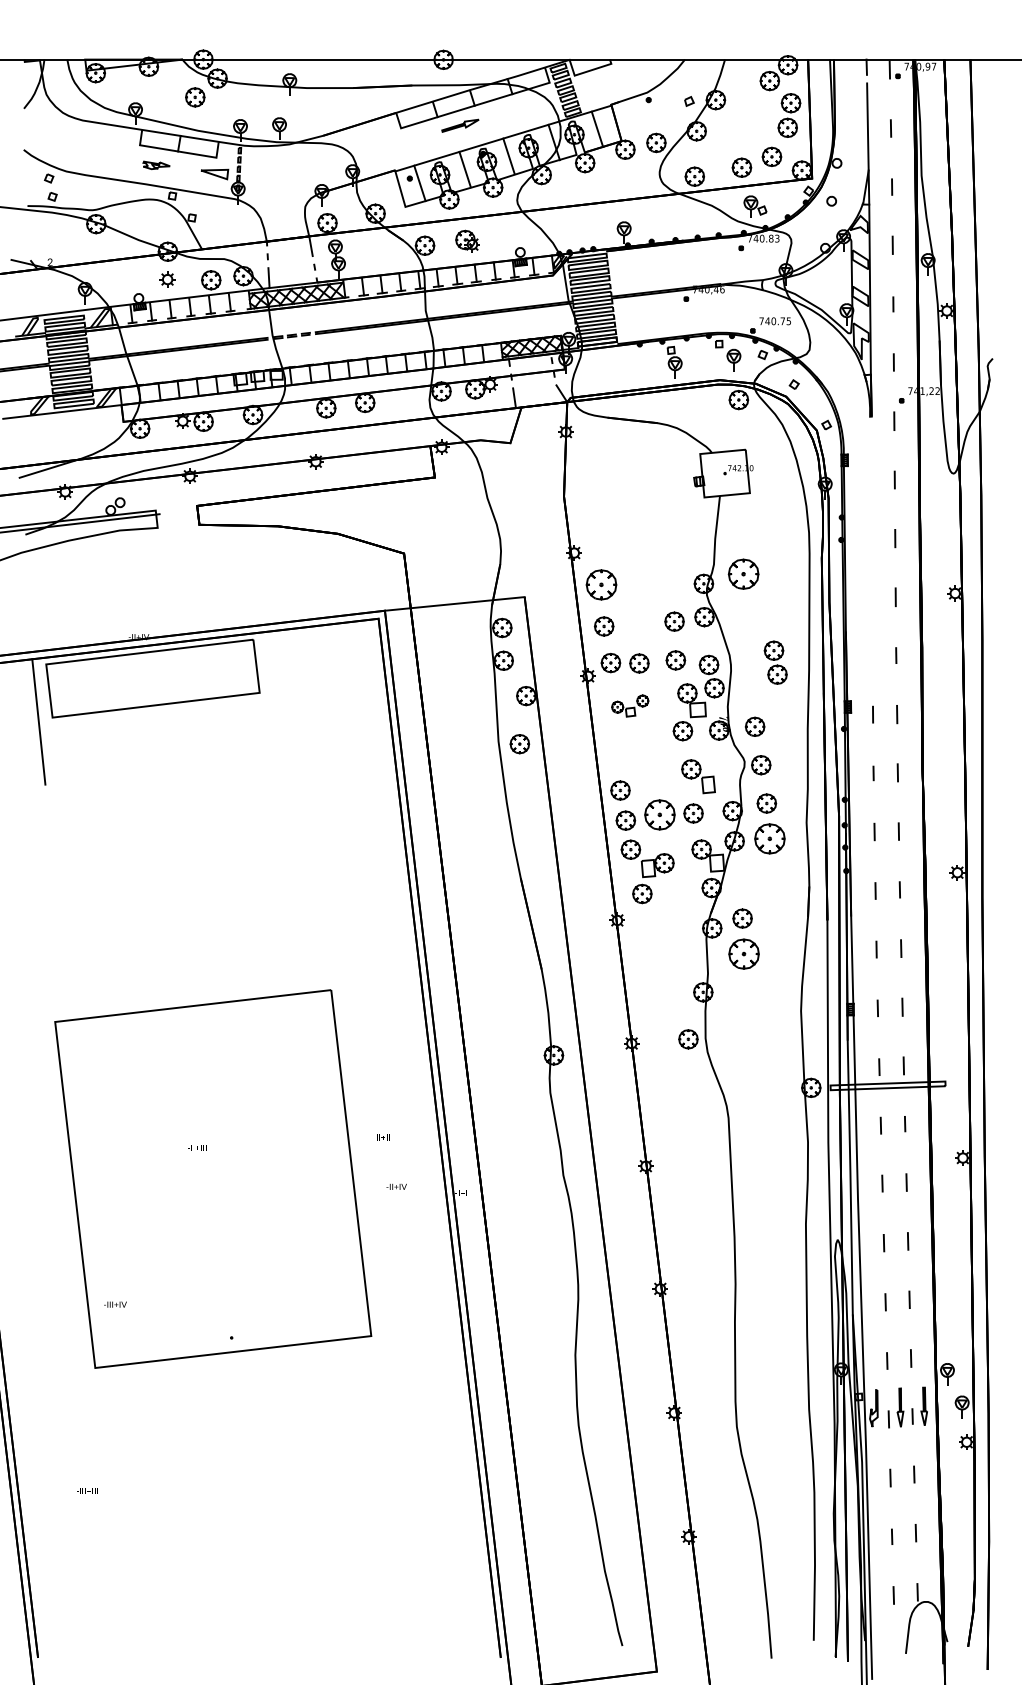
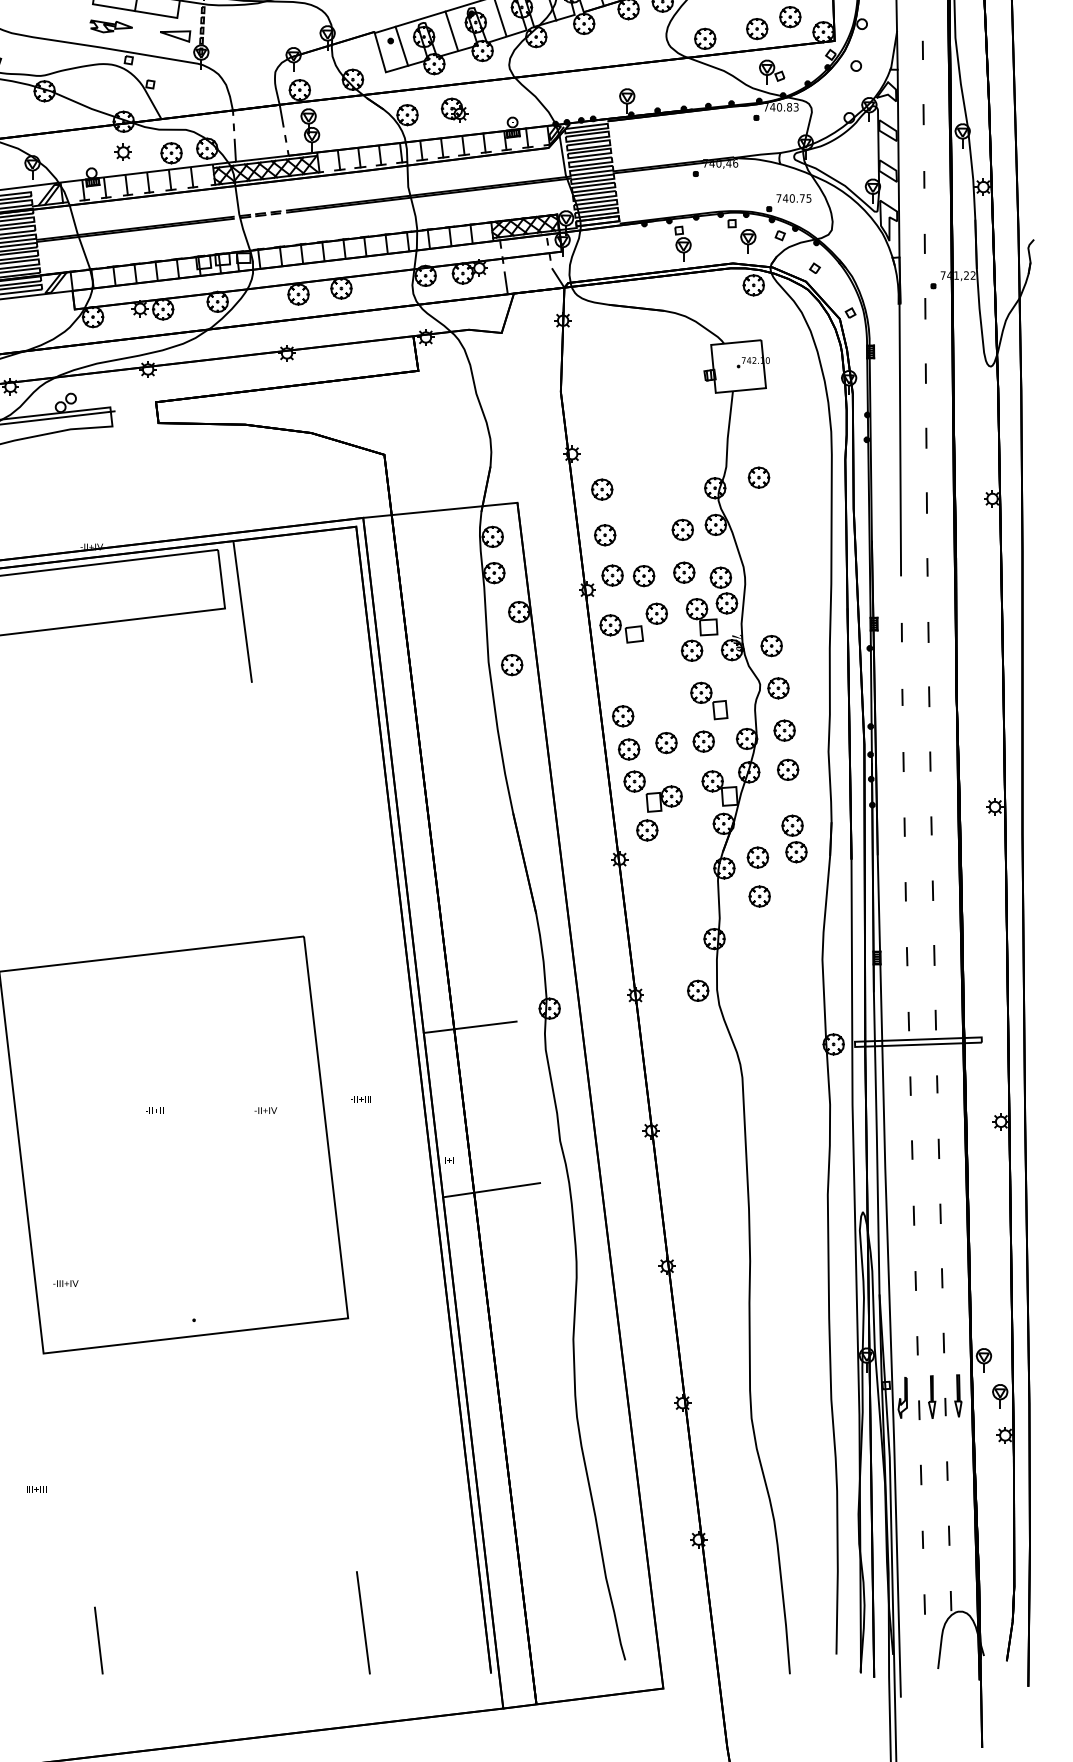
part: (156, 165) -> (111, 26), size x1.43
line: (871, 539) -> (900, 439), added
part: (743, 574) -> (758, 477), size x0.62
part: (601, 585) -> (602, 490), size x0.62
part: (775, 662) -> (794, 838), moved
line: (275, 695) -> (242, 611), added
part: (630, 705) -> (634, 622), size x1.67
part: (659, 814) -> (666, 742), size x0.62
part: (769, 839) -> (787, 770), size x0.62
part: (744, 953) -> (760, 896), size x0.62
line: (481, 1072) -> (469, 1027), added
text: (396, 1186) -> (265, 1110), moved
line: (501, 1219) -> (491, 1189), added
line: (384, 1611) -> (362, 1622), added
line: (144, 1627) -> (97, 1639), added

